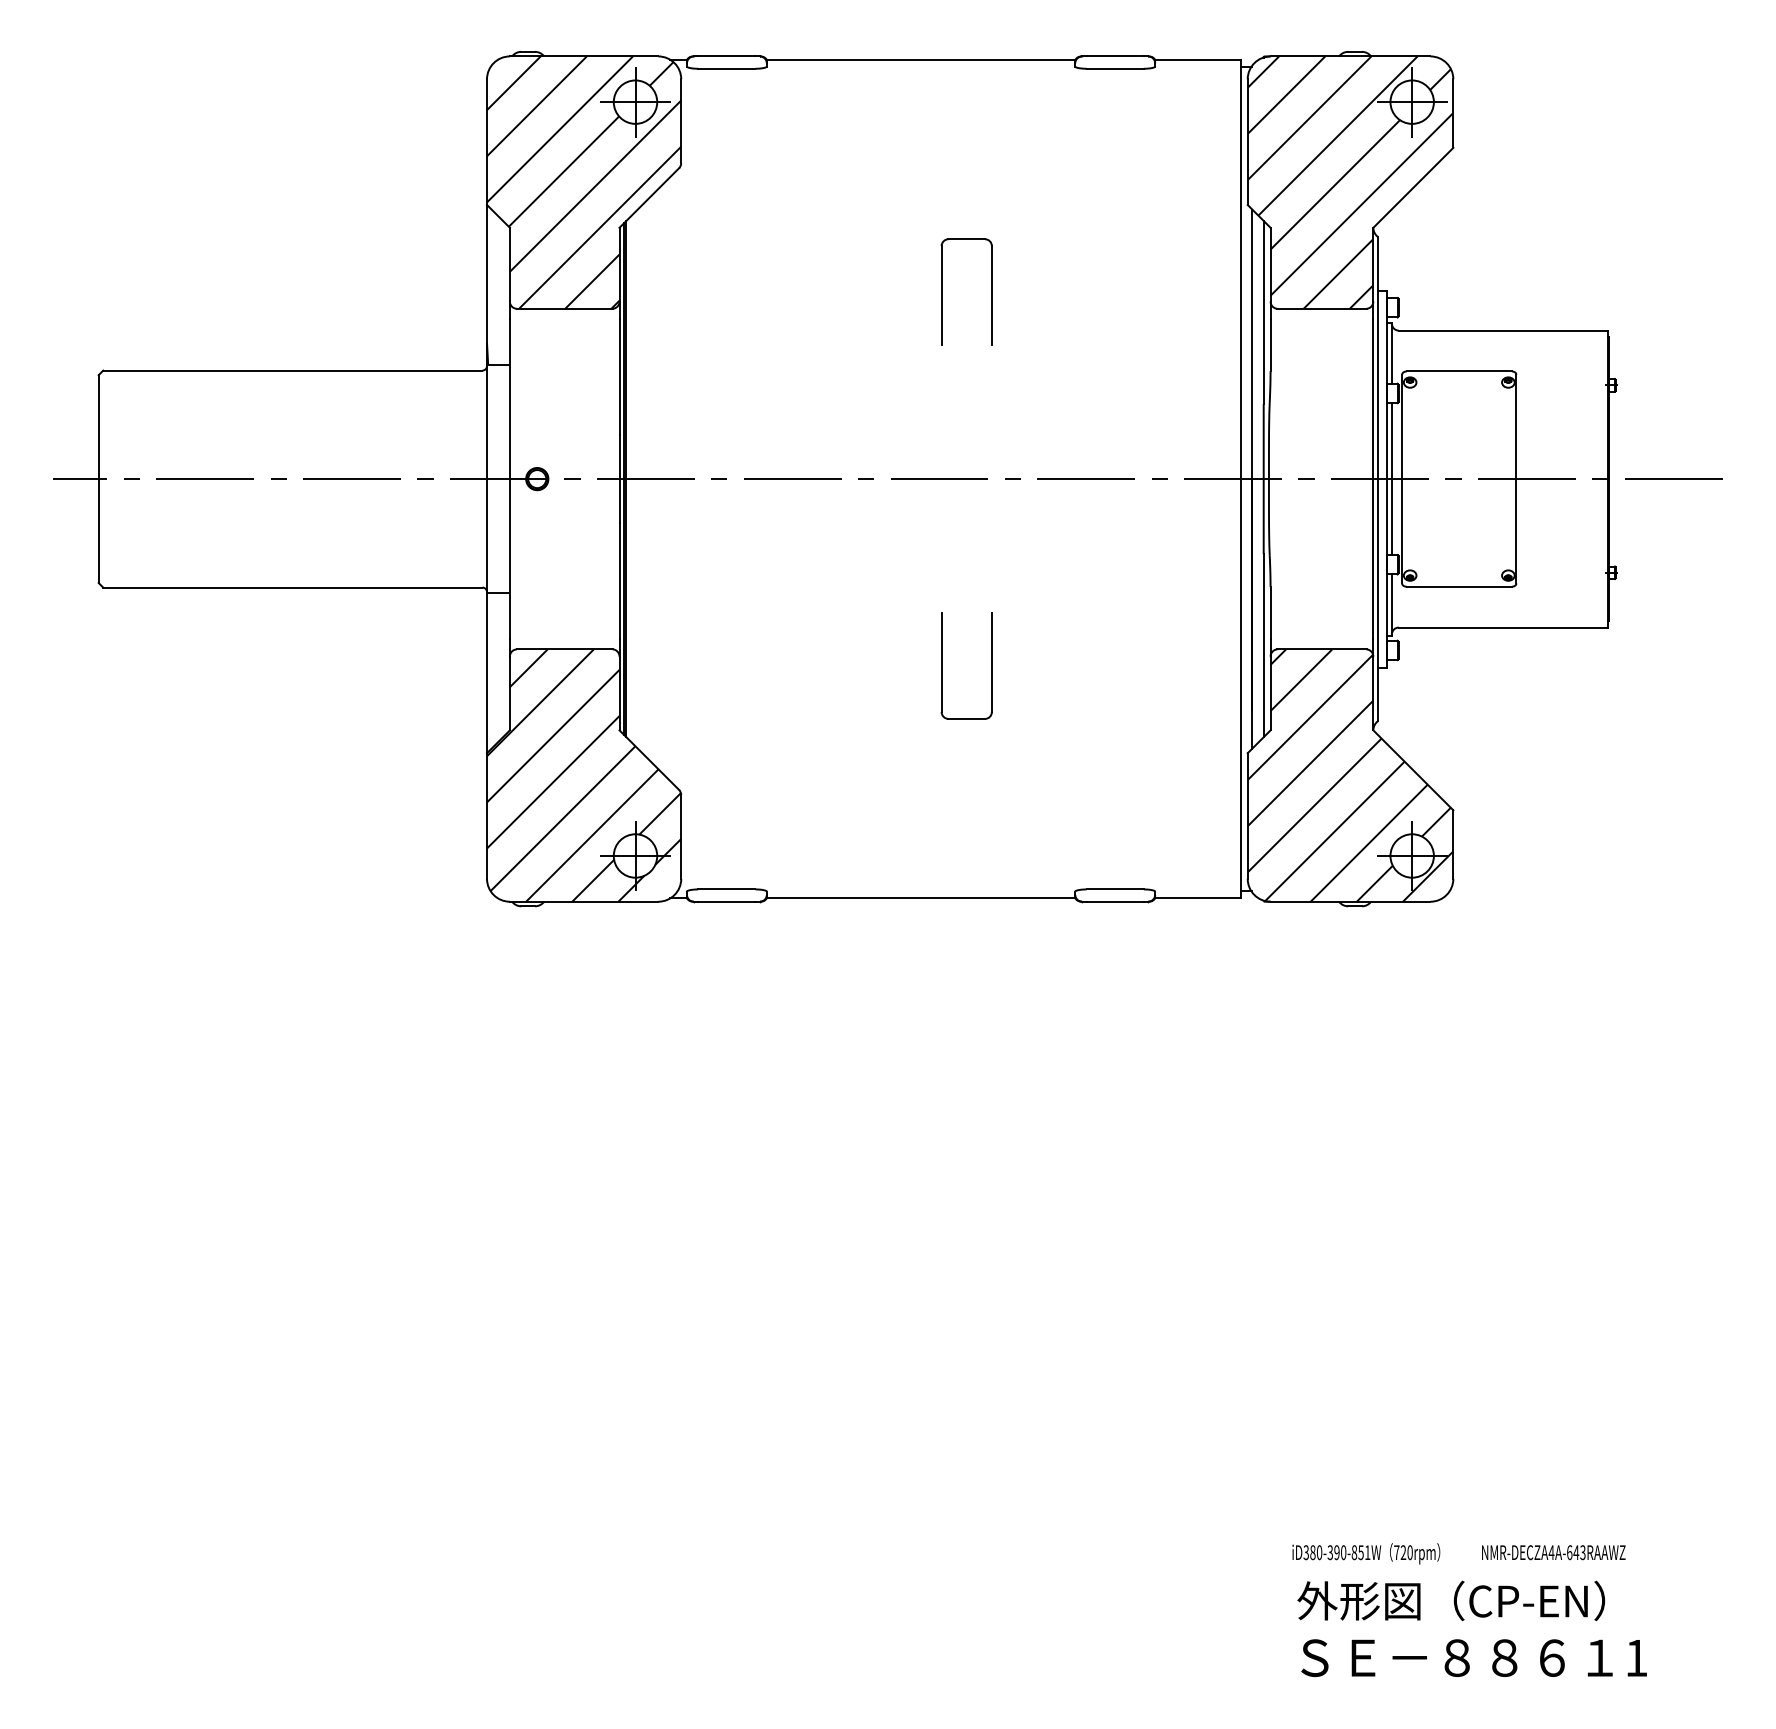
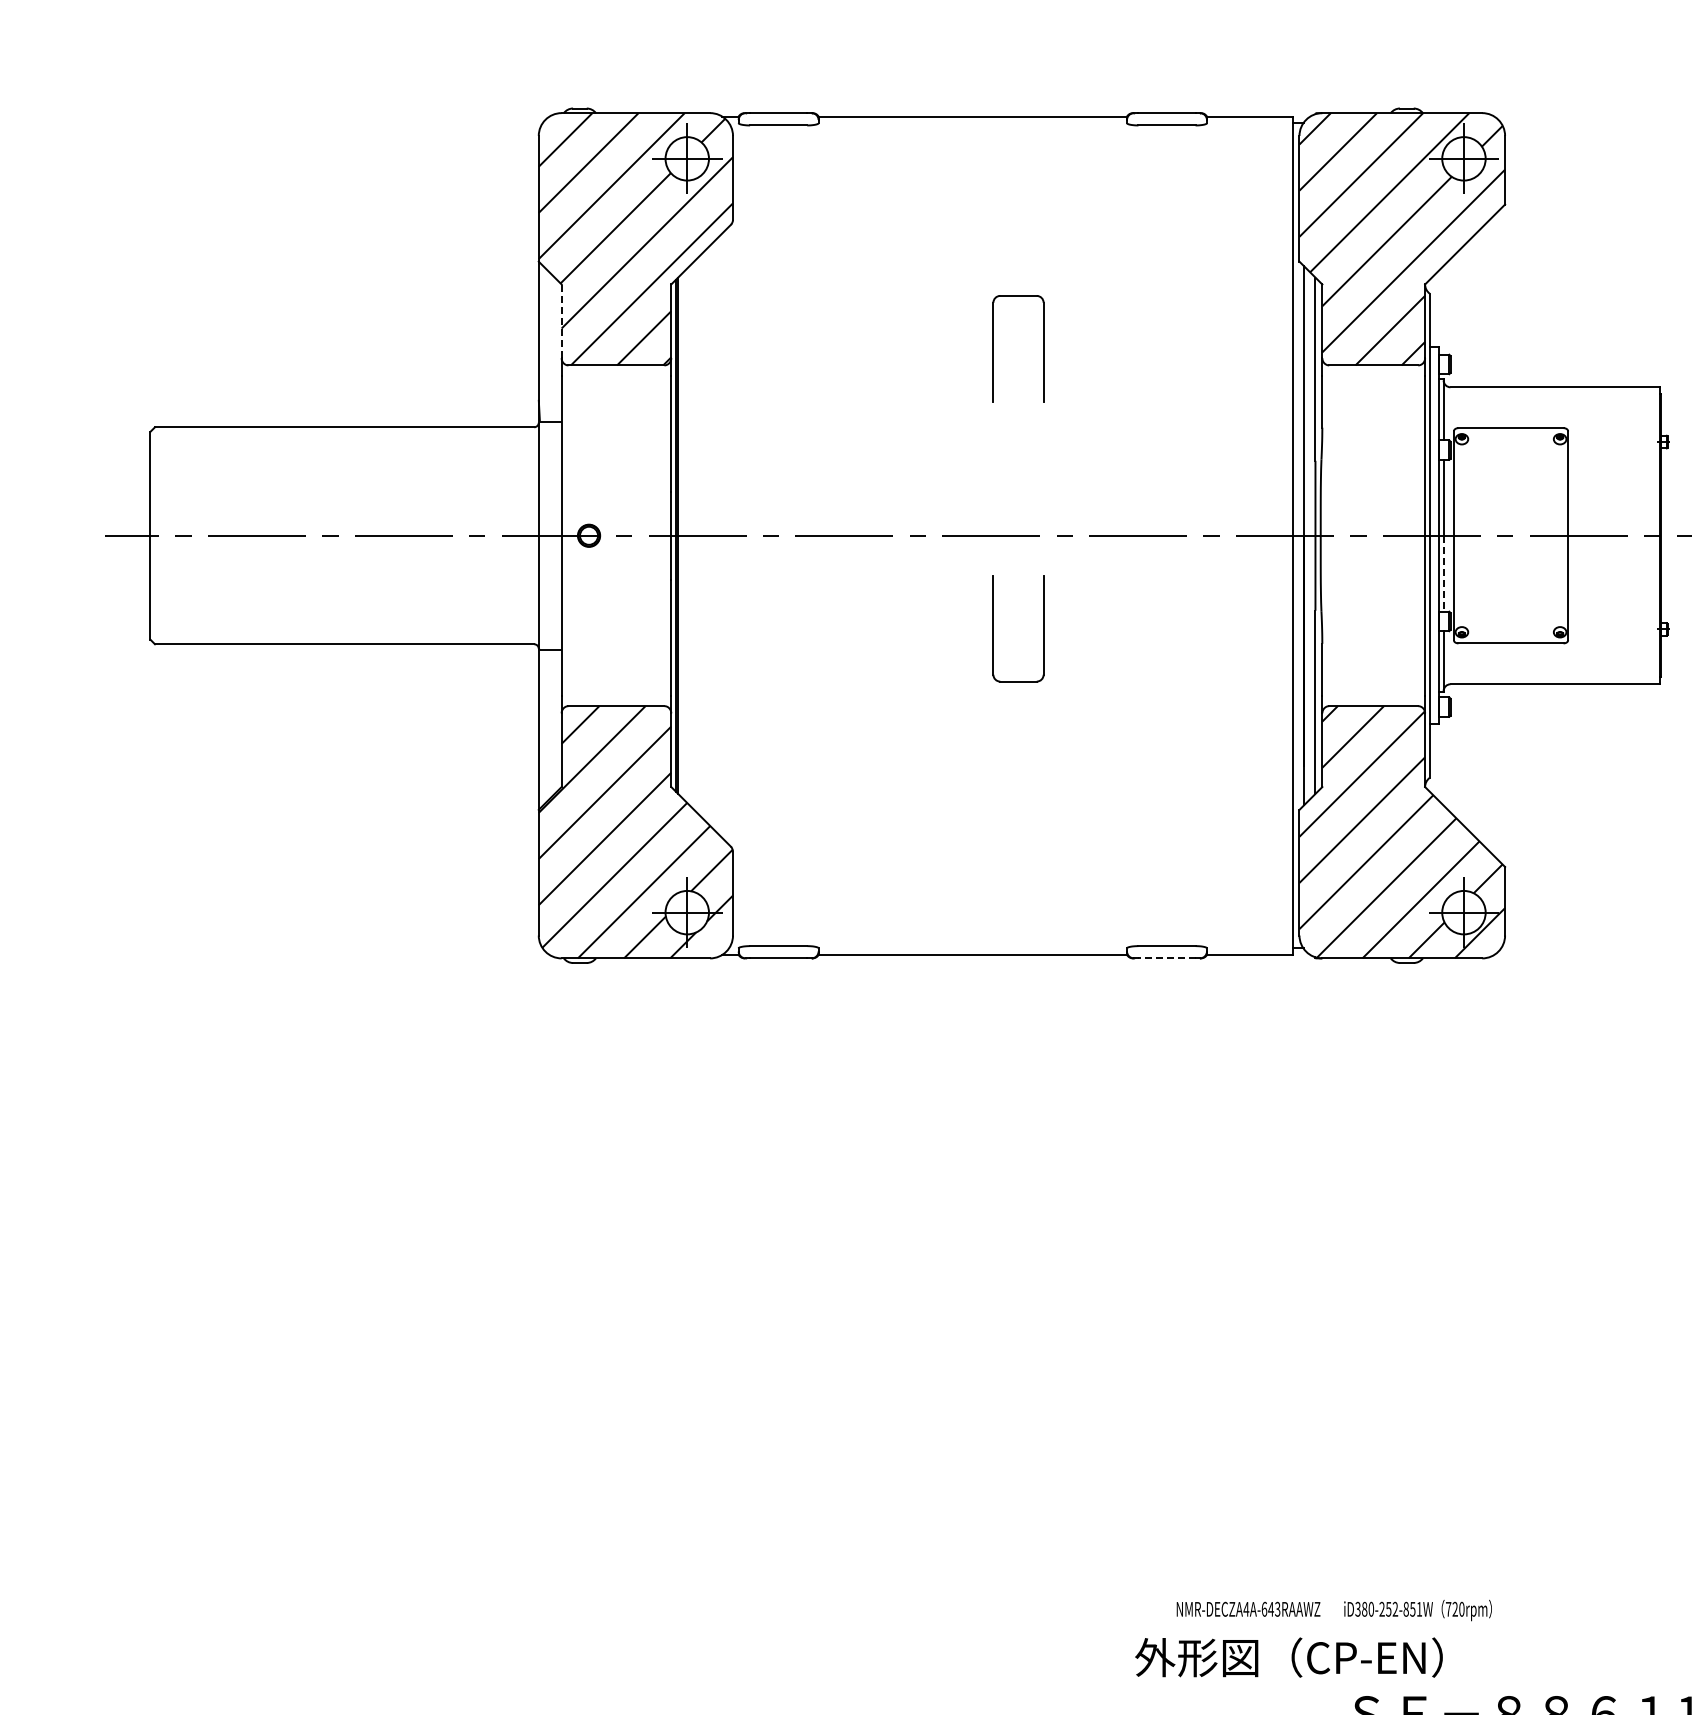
line: (509, 264) -> (561, 321), solid -> dashed
line: (1391, 517) -> (1443, 574), solid -> dashed
part: (942, 665) -> (994, 628), moved
line: (1115, 901) -> (1167, 958), solid -> dashed
text: (1336, 1552) -> (1388, 1609), iD380-390-851W -> iD380-252-851W
text: (1553, 1552) -> (1248, 1609), moved
text: (1451, 1600) -> (1289, 1657), moved

